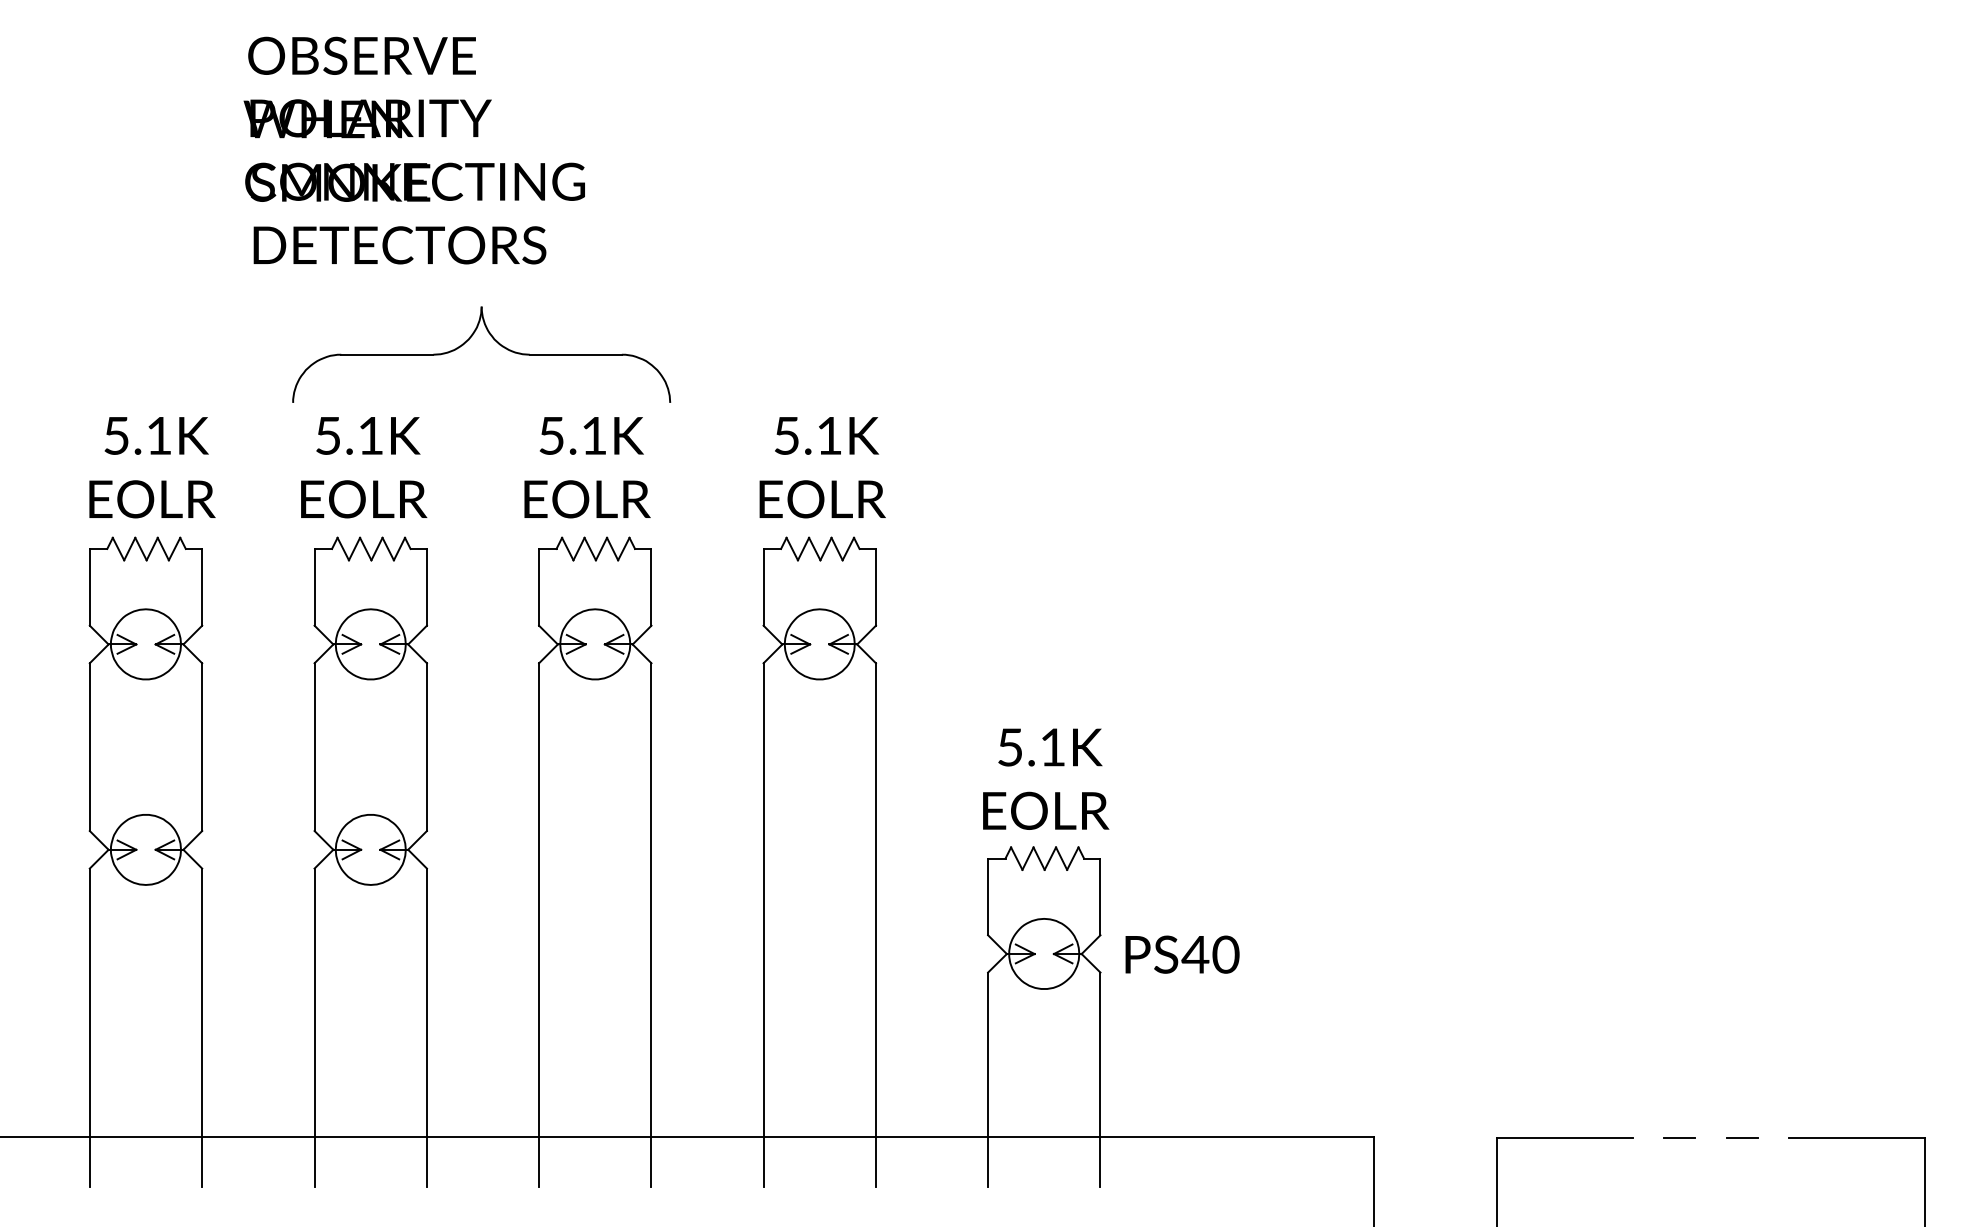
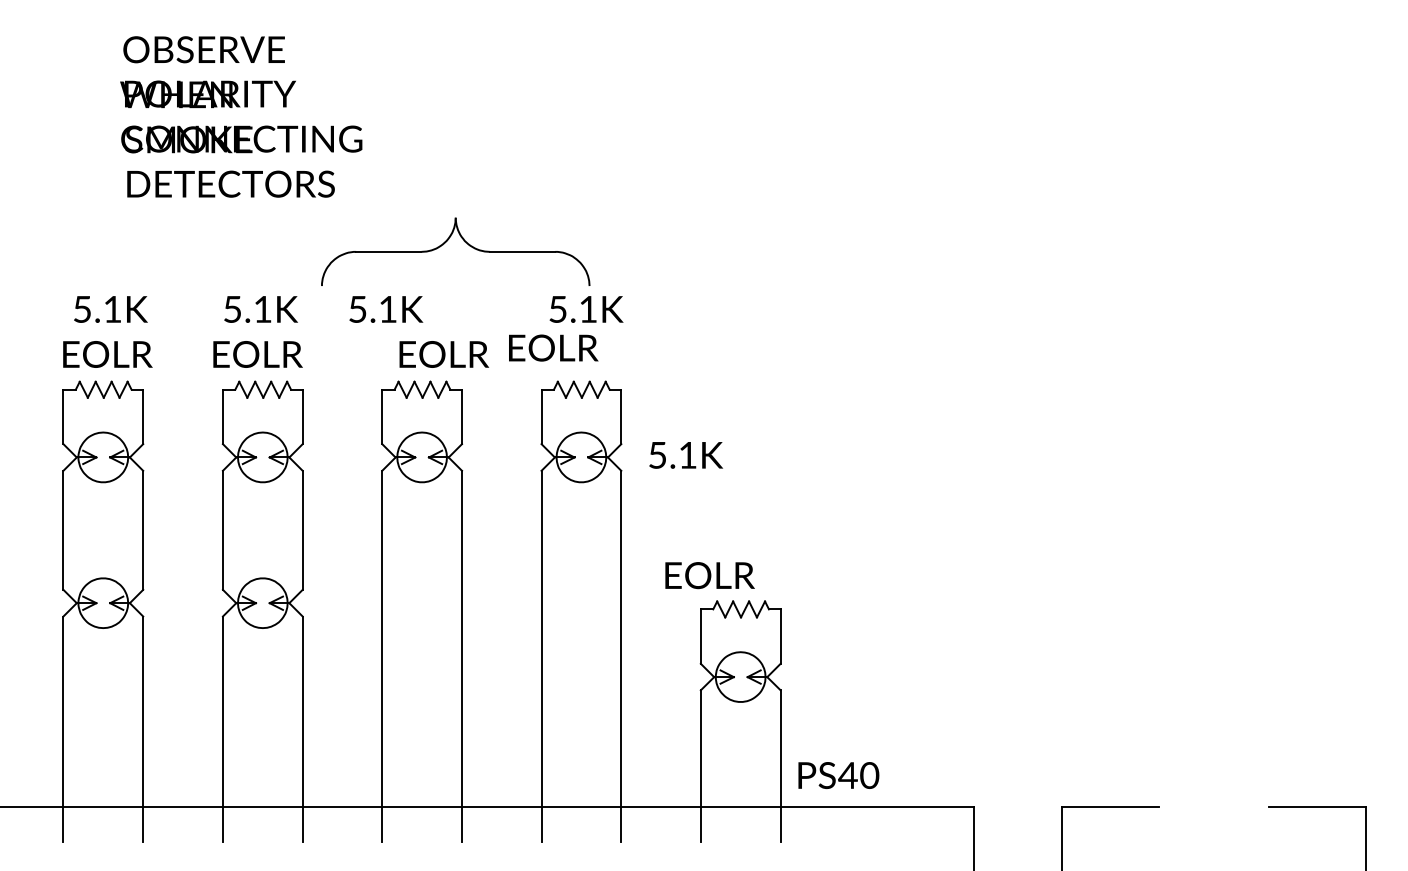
text: (413, 150) -> (240, 116), moved
part: (469, 340) -> (447, 241), moved
text: (591, 435) -> (386, 309), moved
text: (587, 499) -> (444, 354), moved
text: (822, 499) -> (553, 348), moved
text: (1050, 747) -> (686, 455), moved
text: (1046, 810) -> (710, 575), moved
text: (1182, 954) -> (838, 775), moved
line: (1679, 1137) -> (1191, 807), removed
line: (1741, 1137) -> (1235, 807), removed

